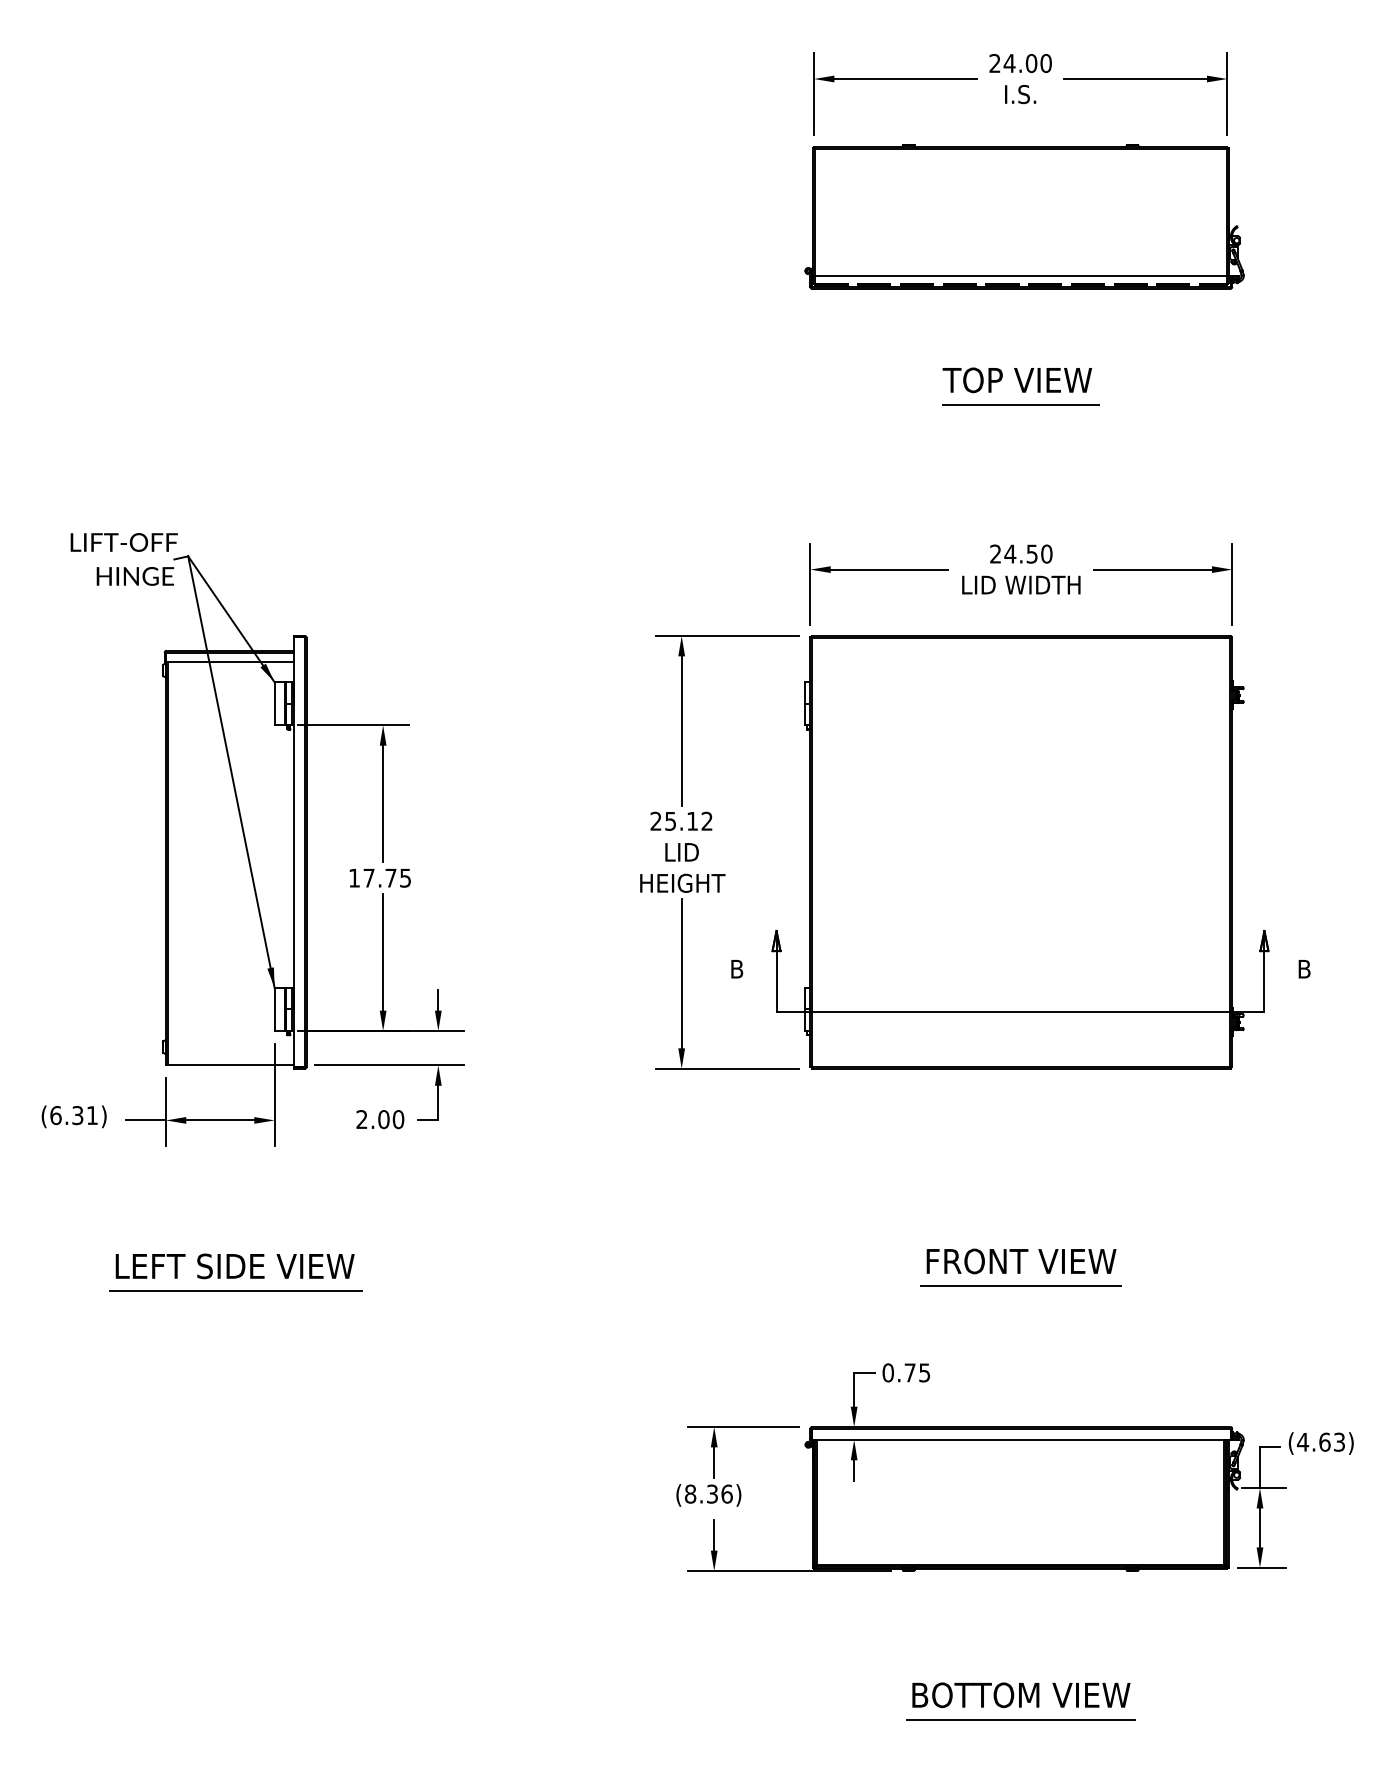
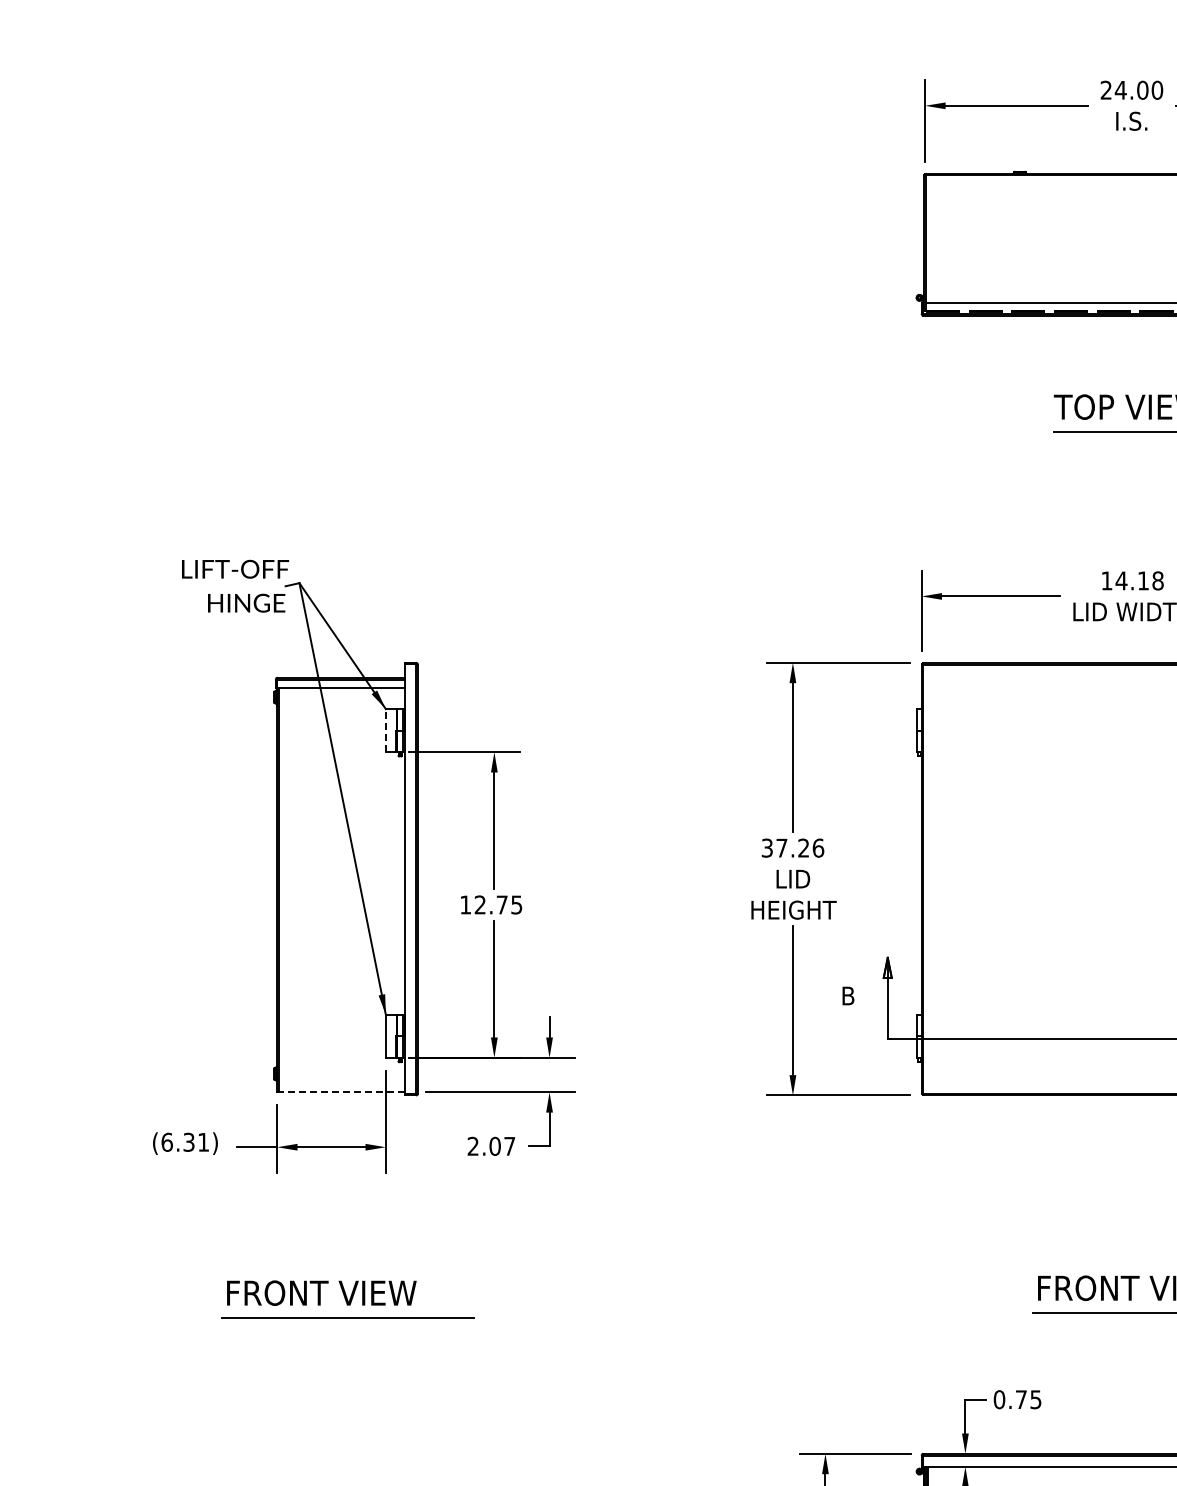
text: (1021, 553) -> (1132, 580), 24.50 -> 14.18
line: (274, 703) -> (385, 730), solid -> dashed
text: (681, 820) -> (792, 847), 25.12 -> 37.26
text: (368, 877) -> (479, 904), 17.75 -> 12.75
line: (230, 1065) -> (341, 1092), solid -> dashed
text: (398, 1119) -> (509, 1146), 2.00 -> 2.07
text: (236, 1266) -> (347, 1293), LEFT SIDE VIEW -> FRONT VIEW

